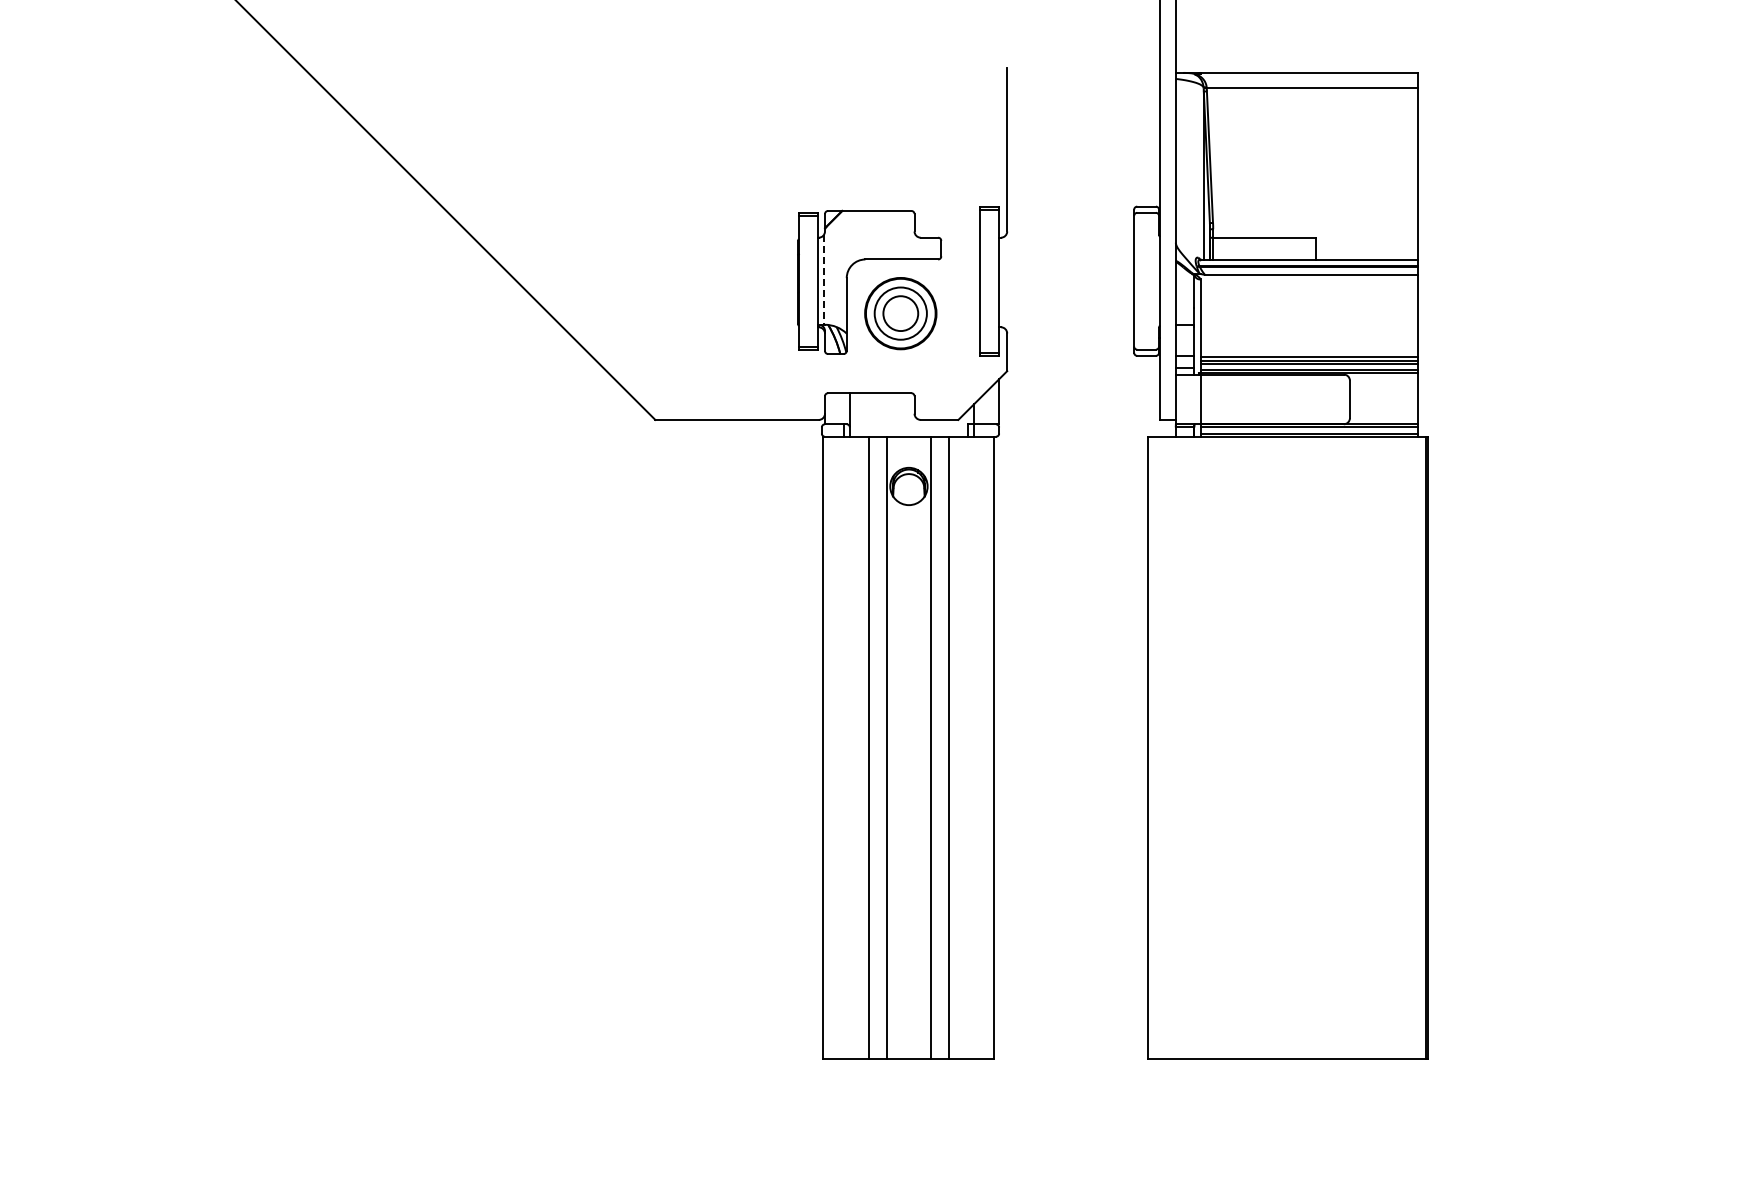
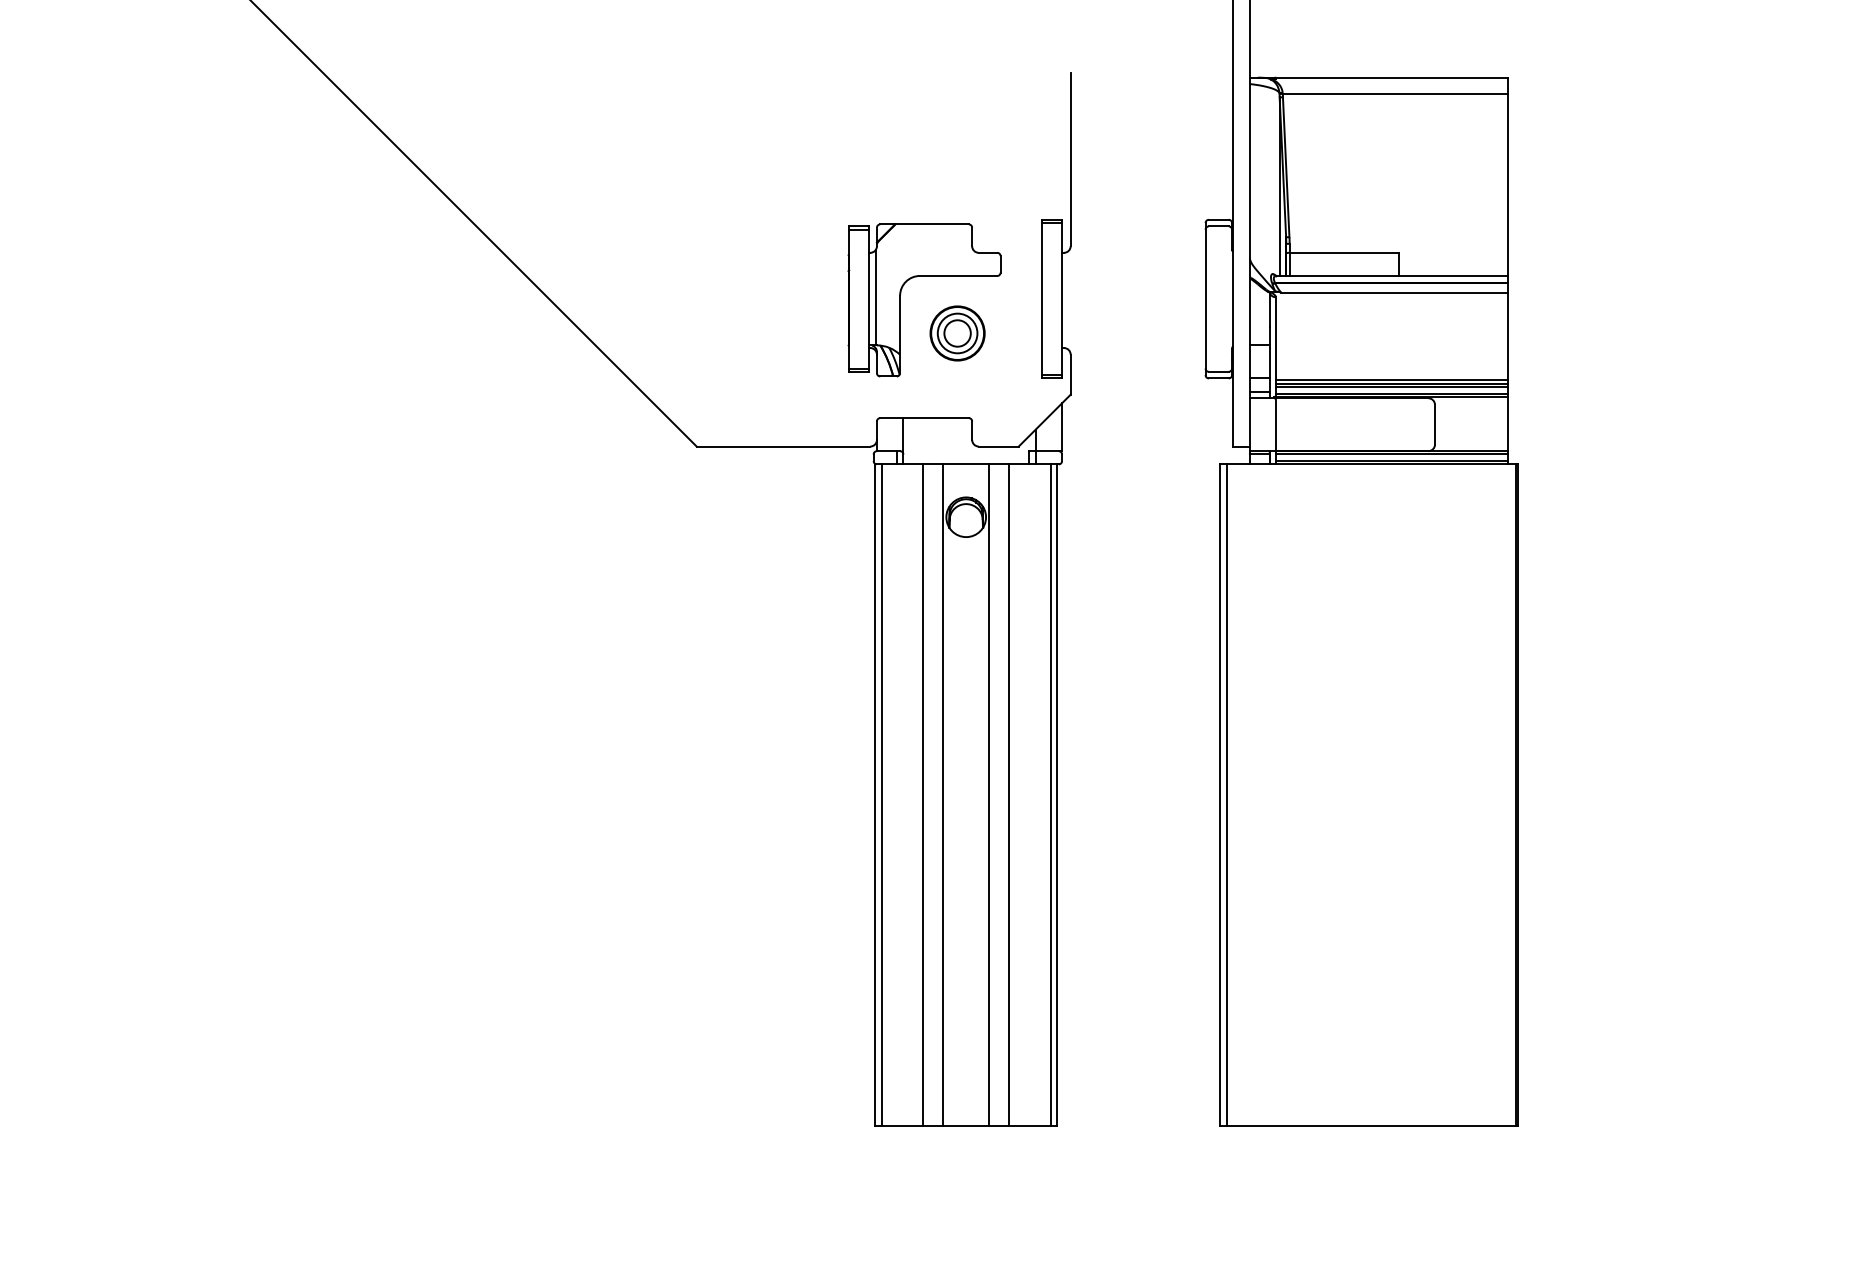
line: (823, 280) -> (875, 298), dashed -> solid
part: (900, 313) -> (957, 333), size x0.71
line: (829, 747) -> (881, 794), added
line: (988, 747) -> (1050, 794), added
line: (1154, 747) -> (1227, 794), added

